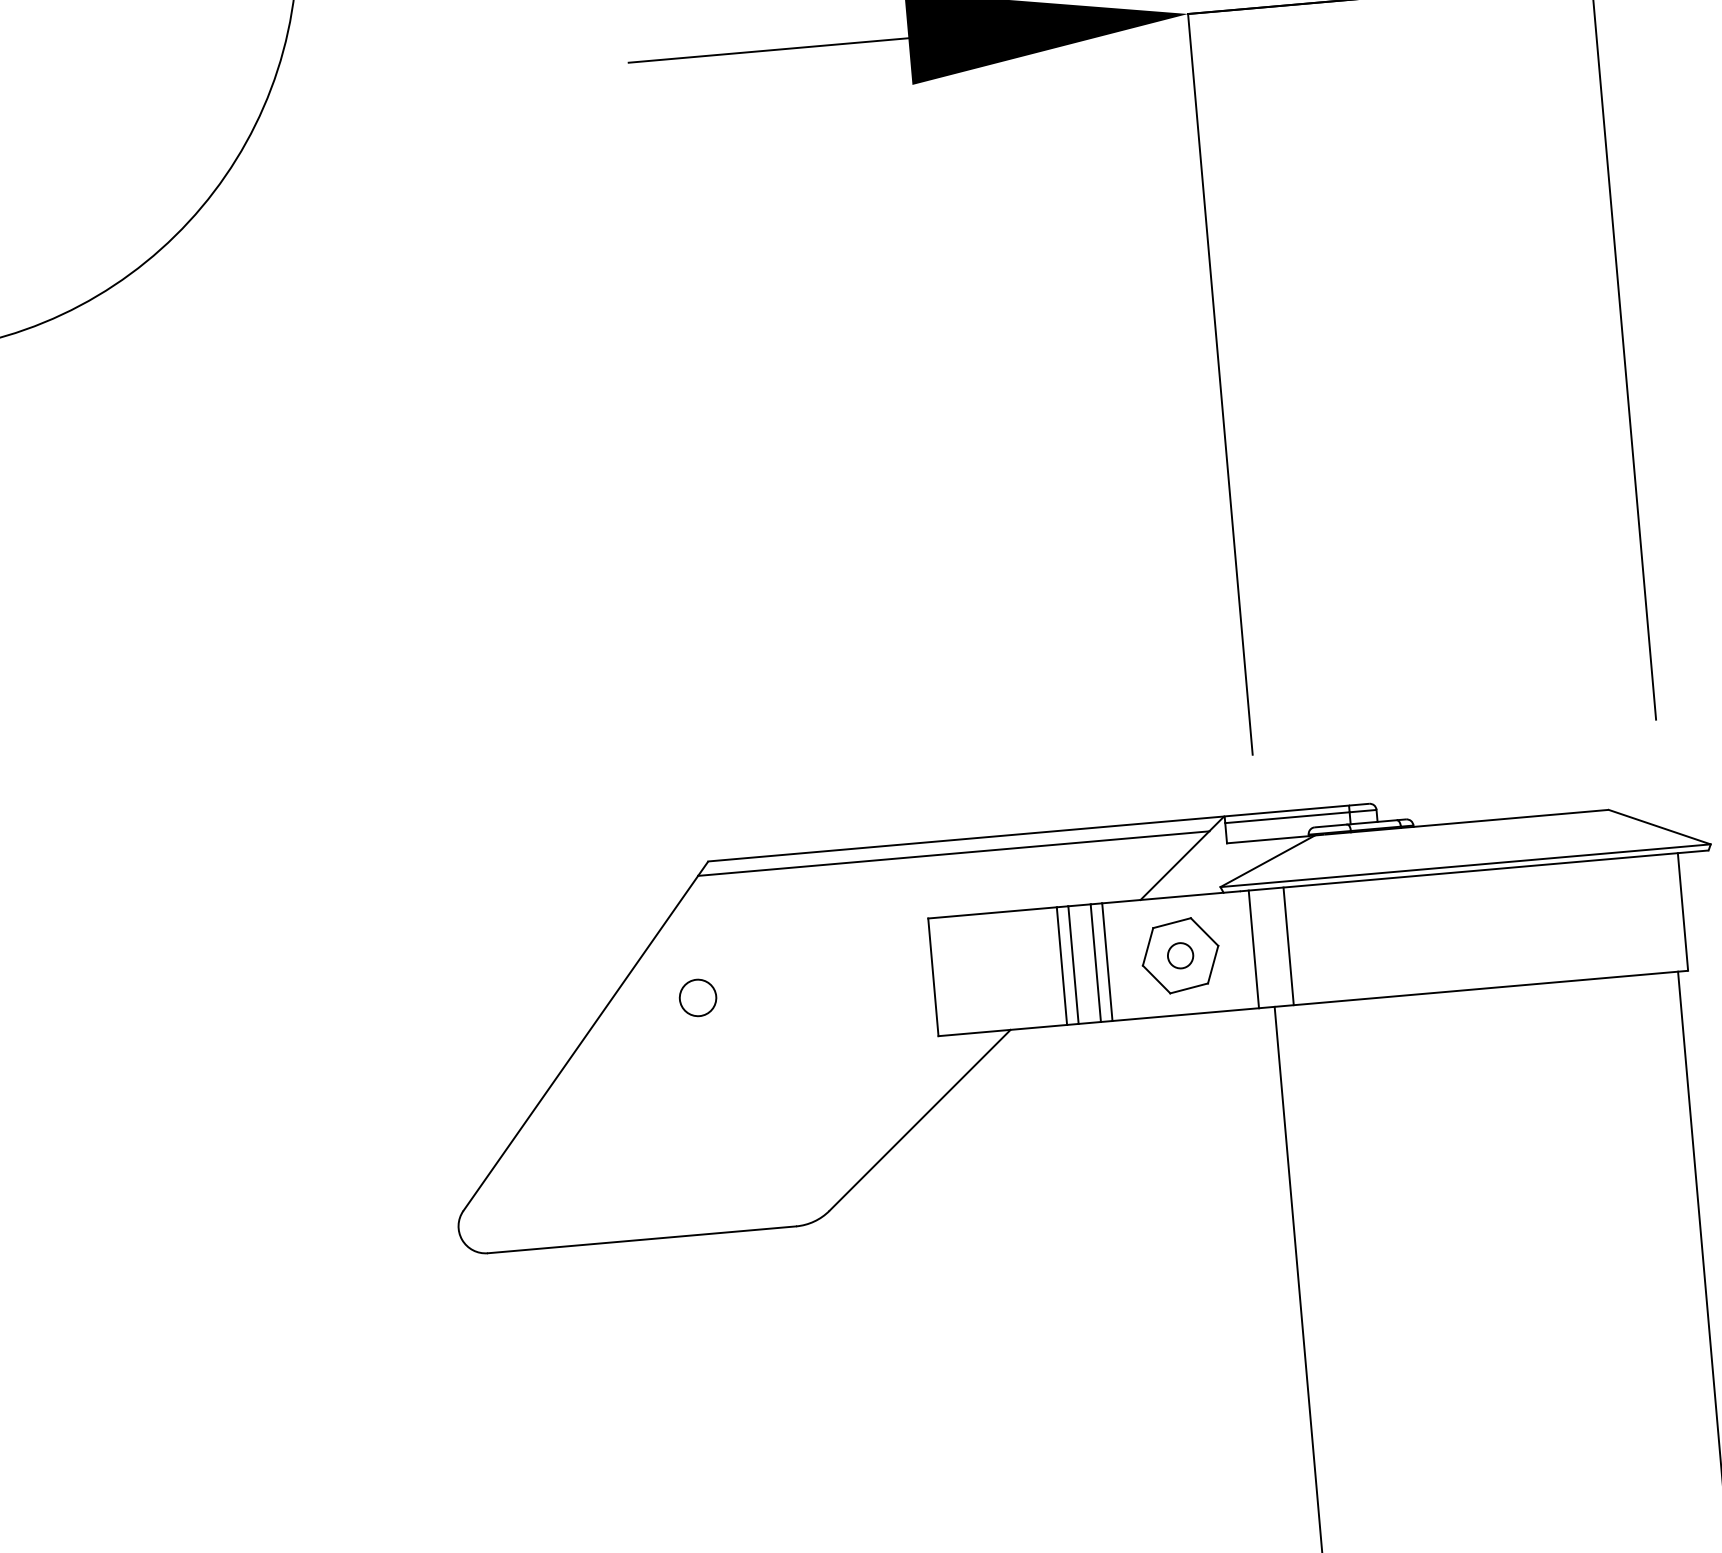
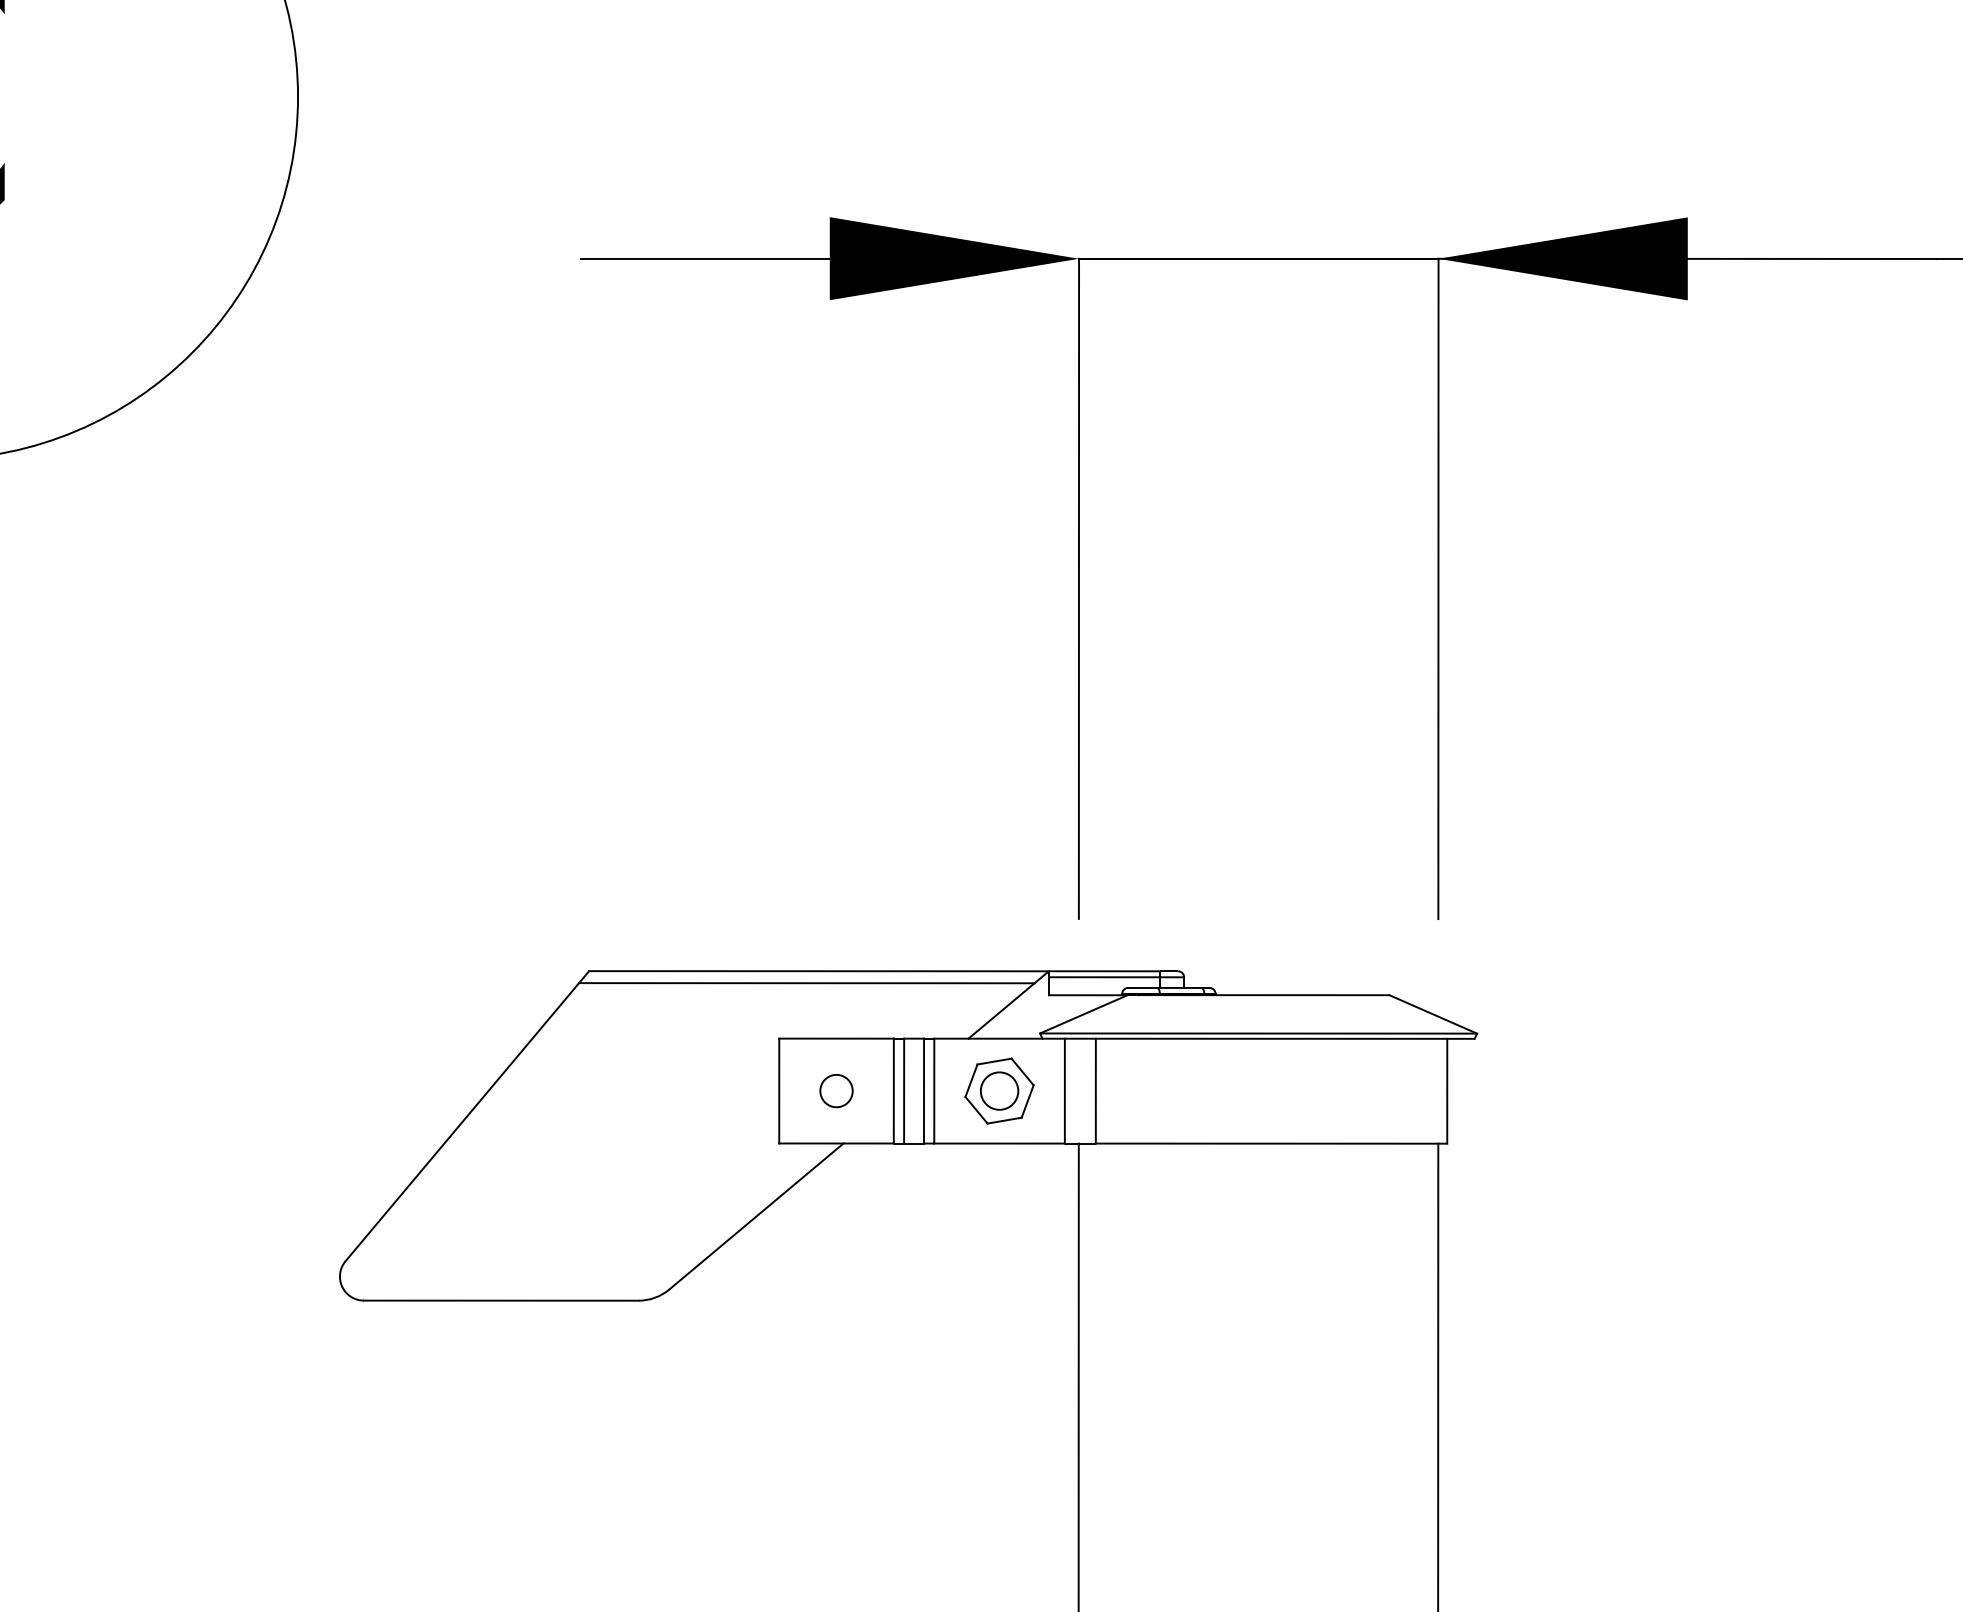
circle: (1180, 955) -> (999, 1090), size x1.67
circle: (698, 998) -> (836, 1091), moved

